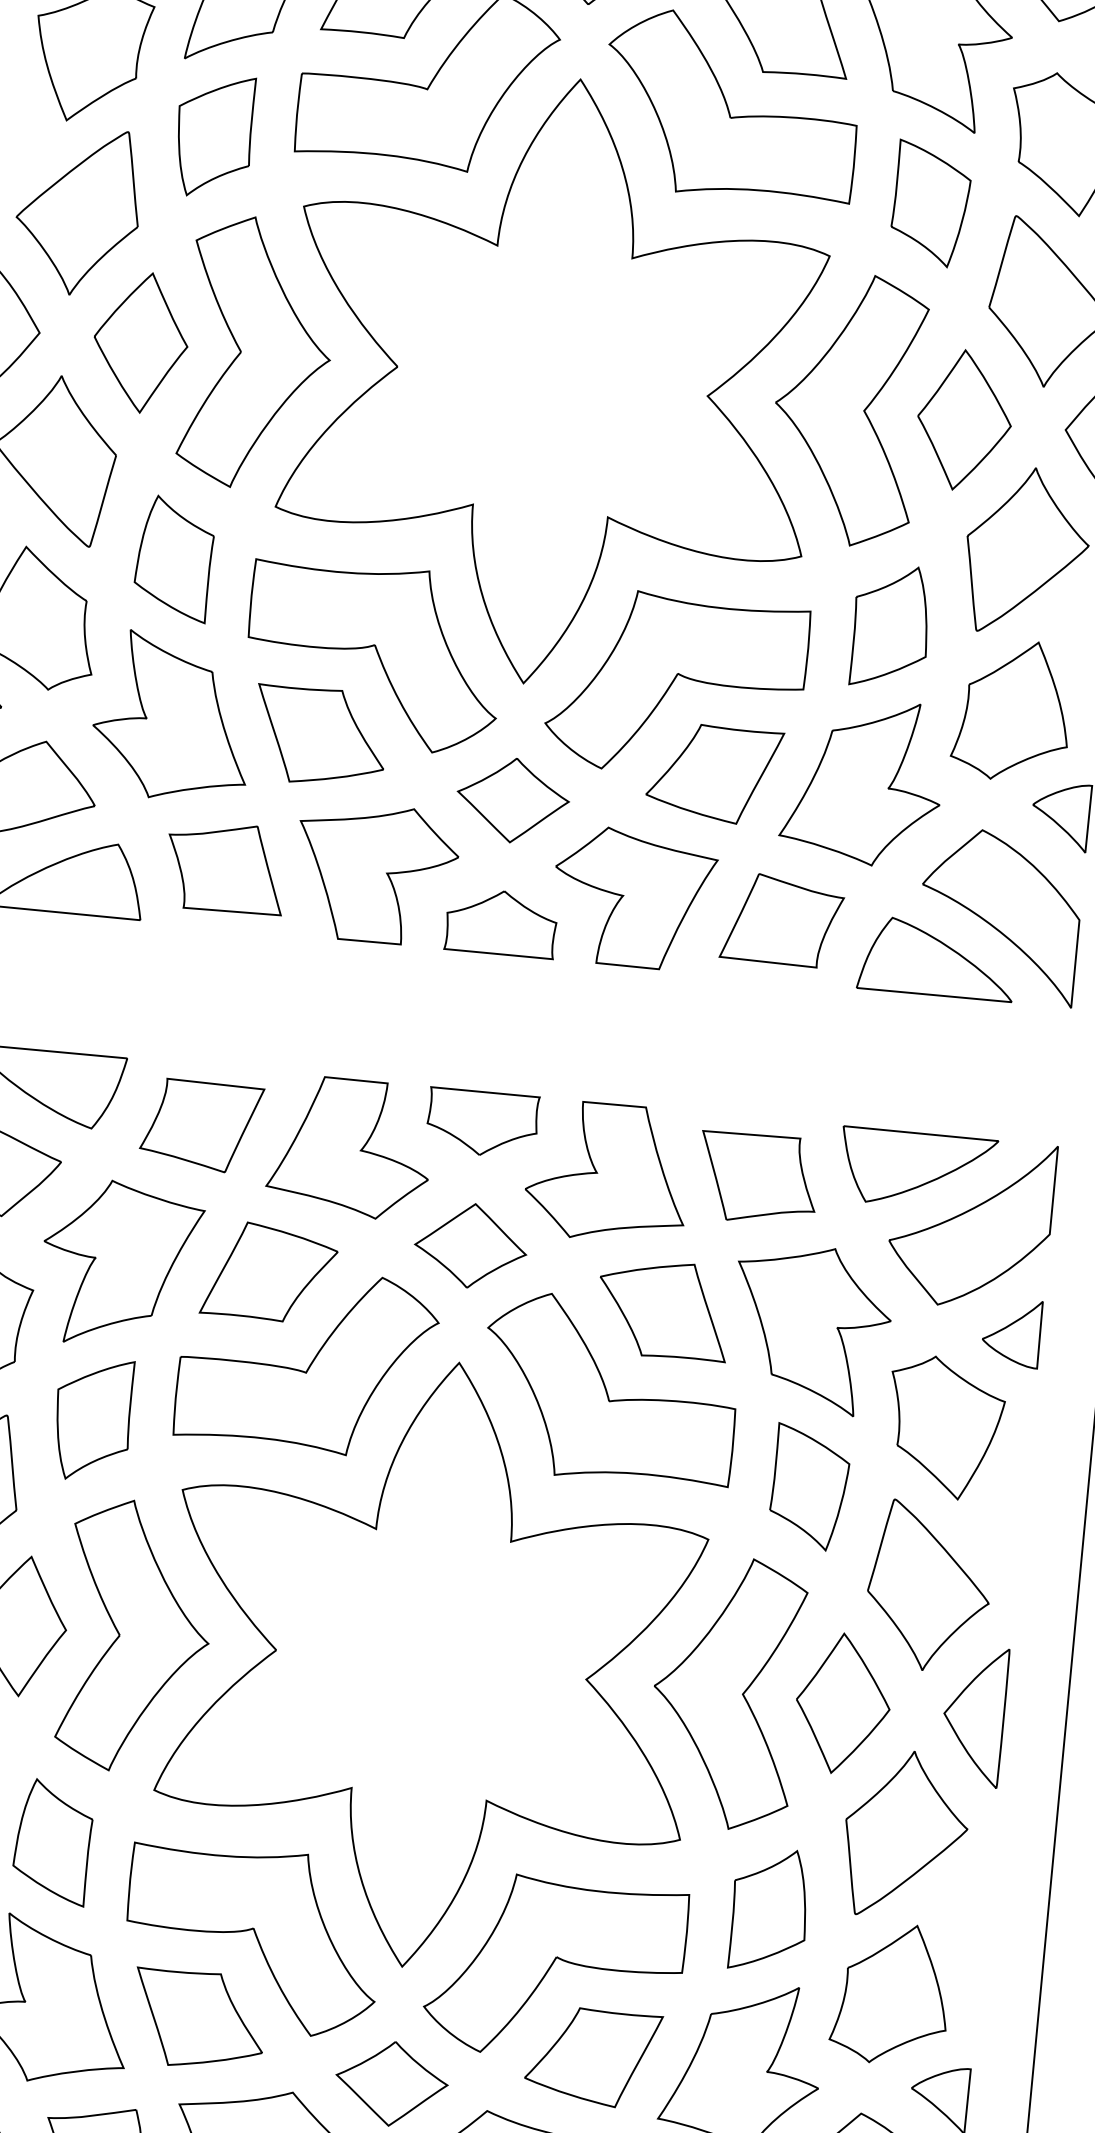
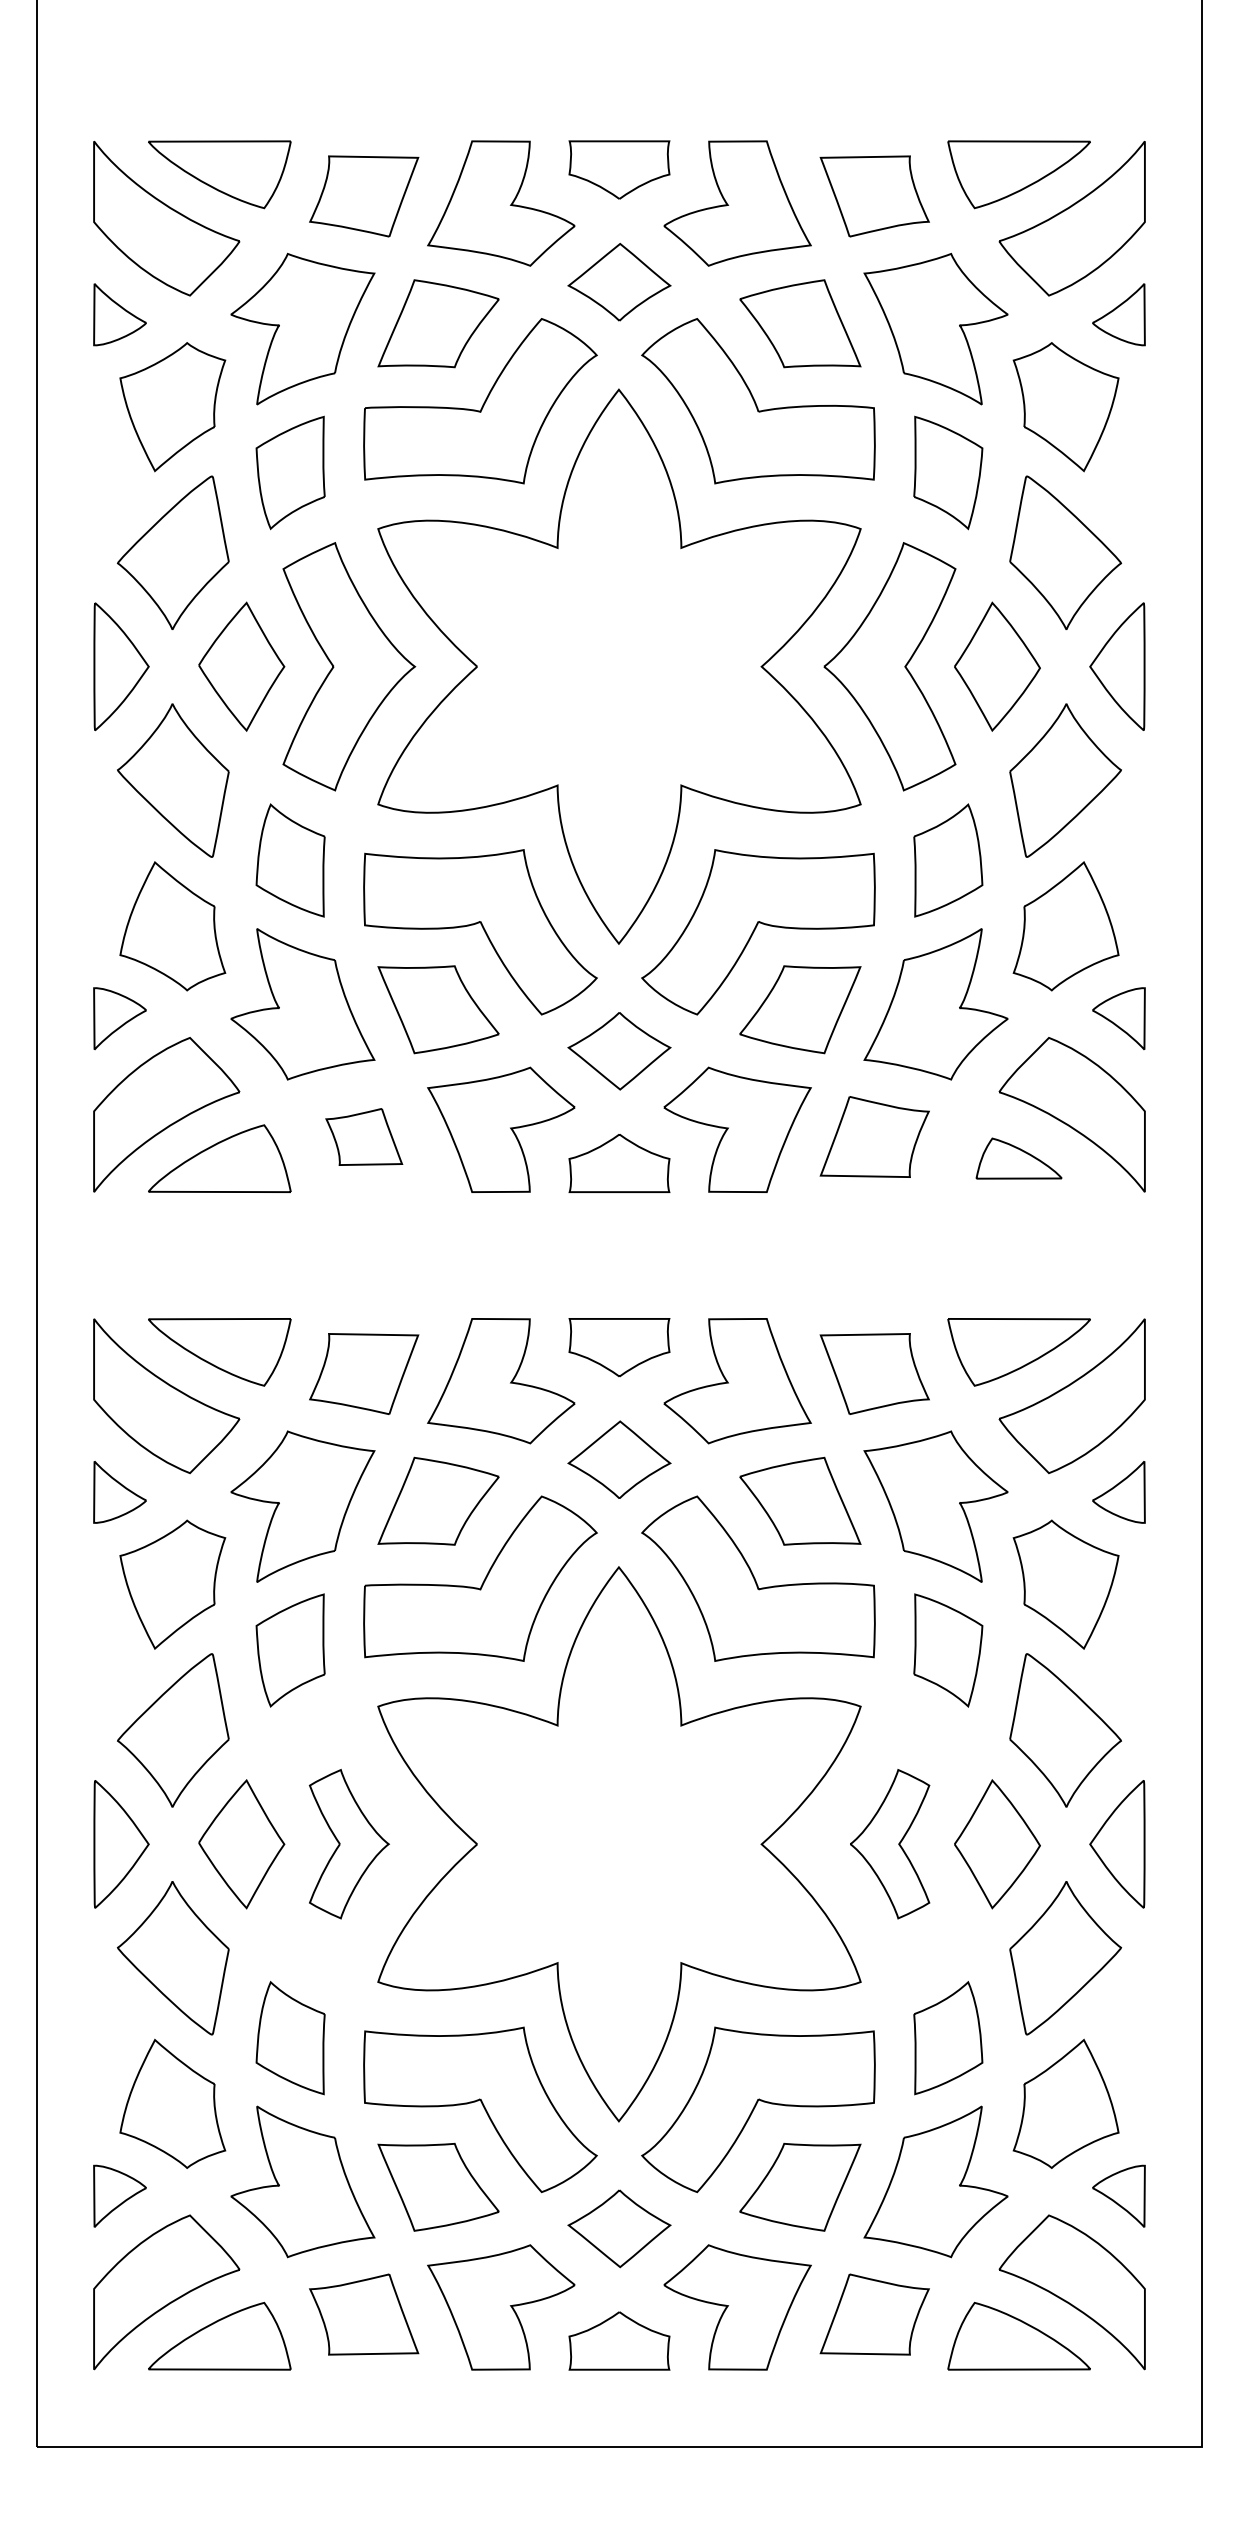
part: (226, 867) -> (364, 1136), size x0.7
part: (936, 958) -> (1018, 1158), size x0.6
part: (137, 1636) -> (349, 1843), size x0.6
part: (725, 1691) -> (889, 1843), size x0.6

